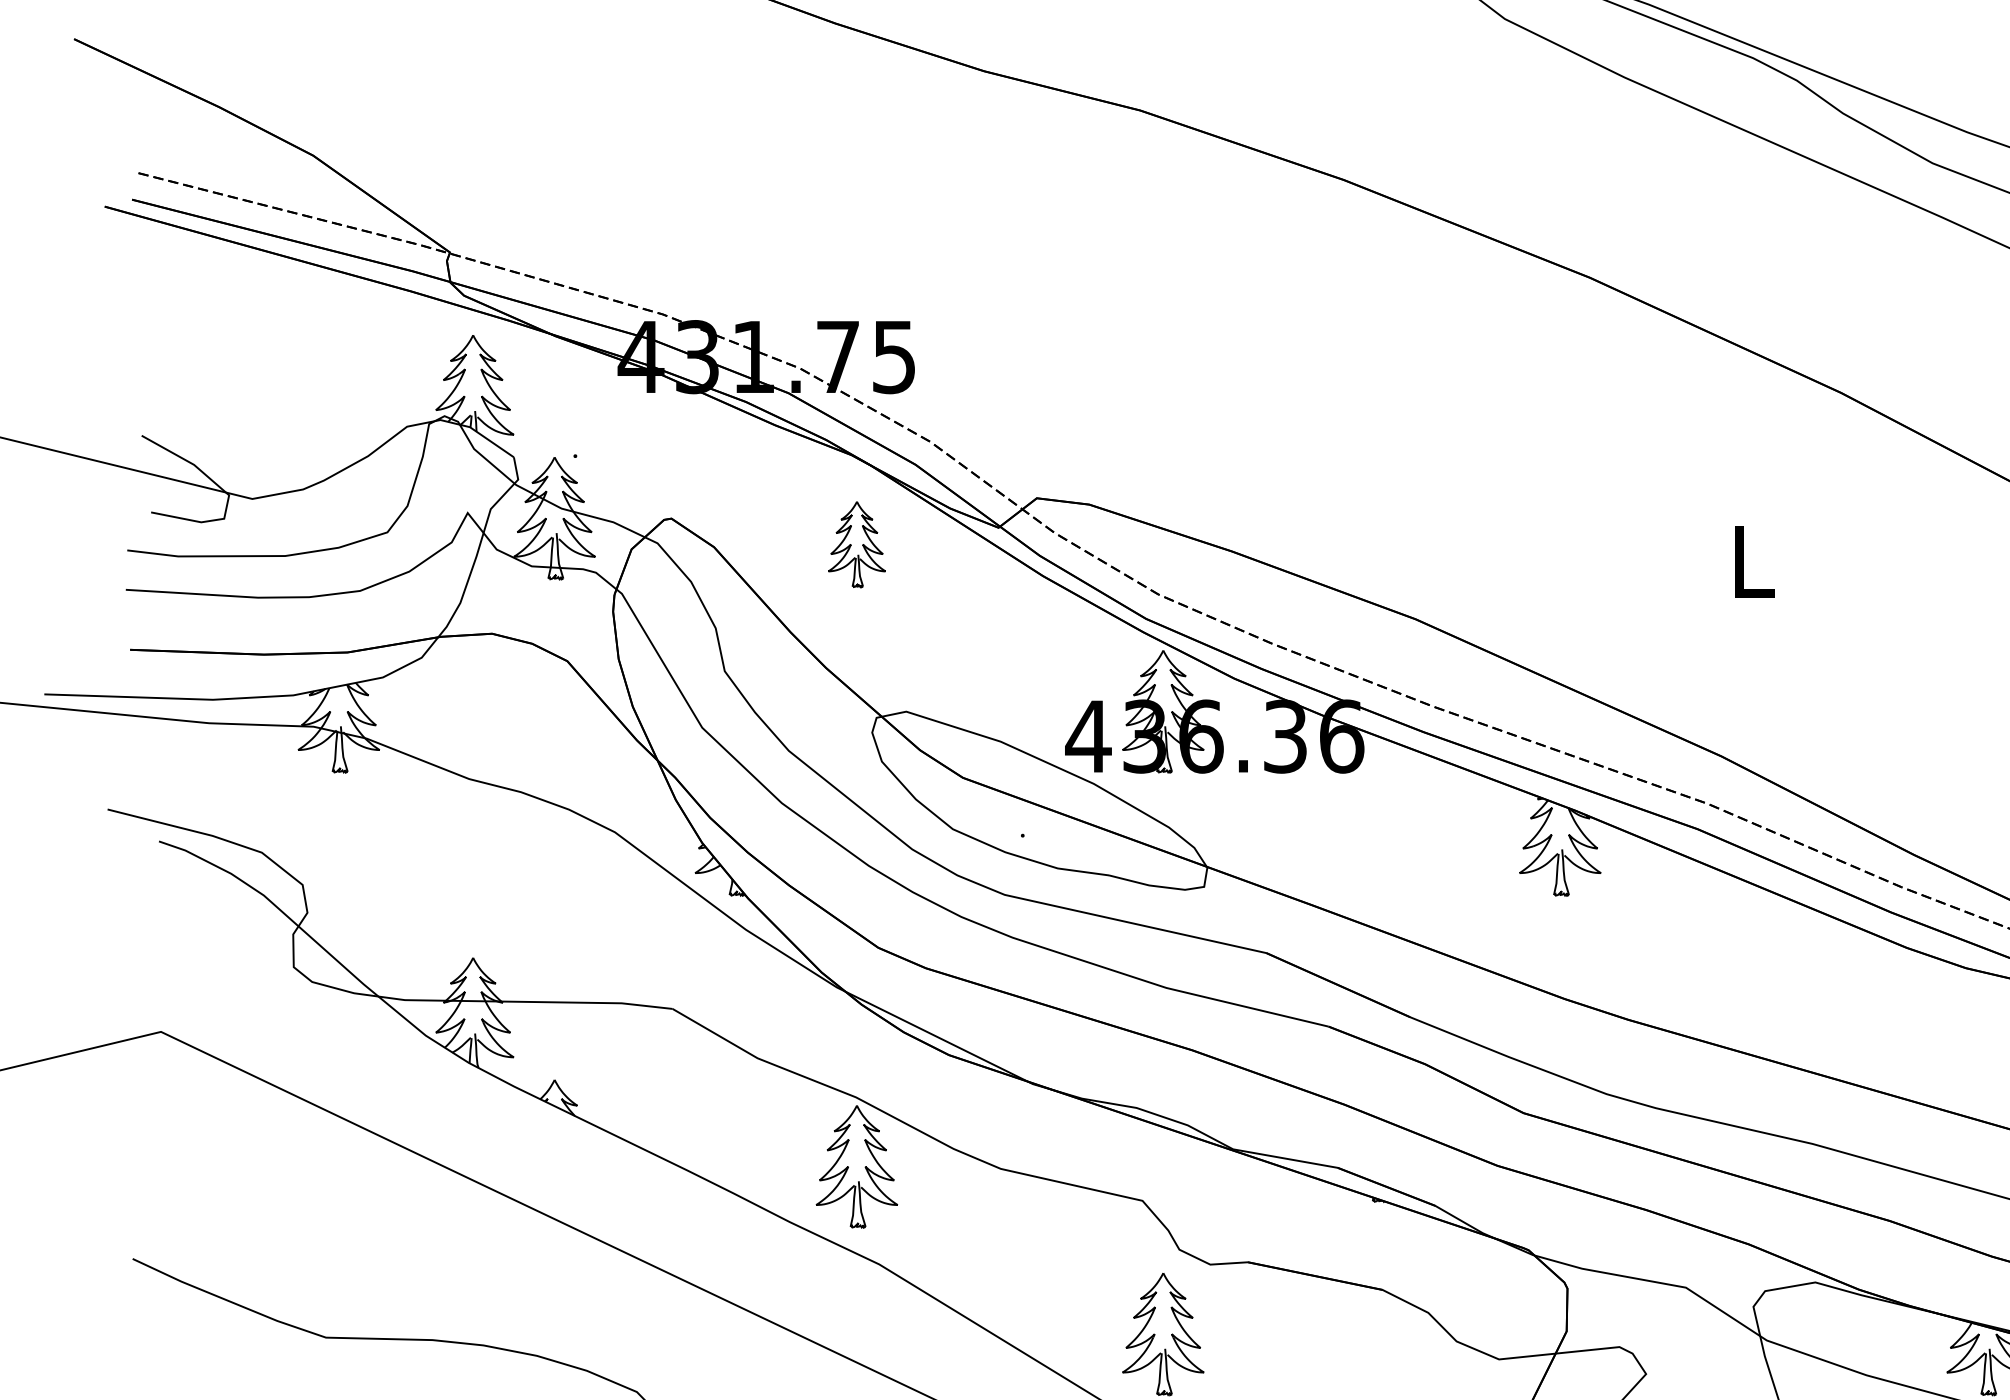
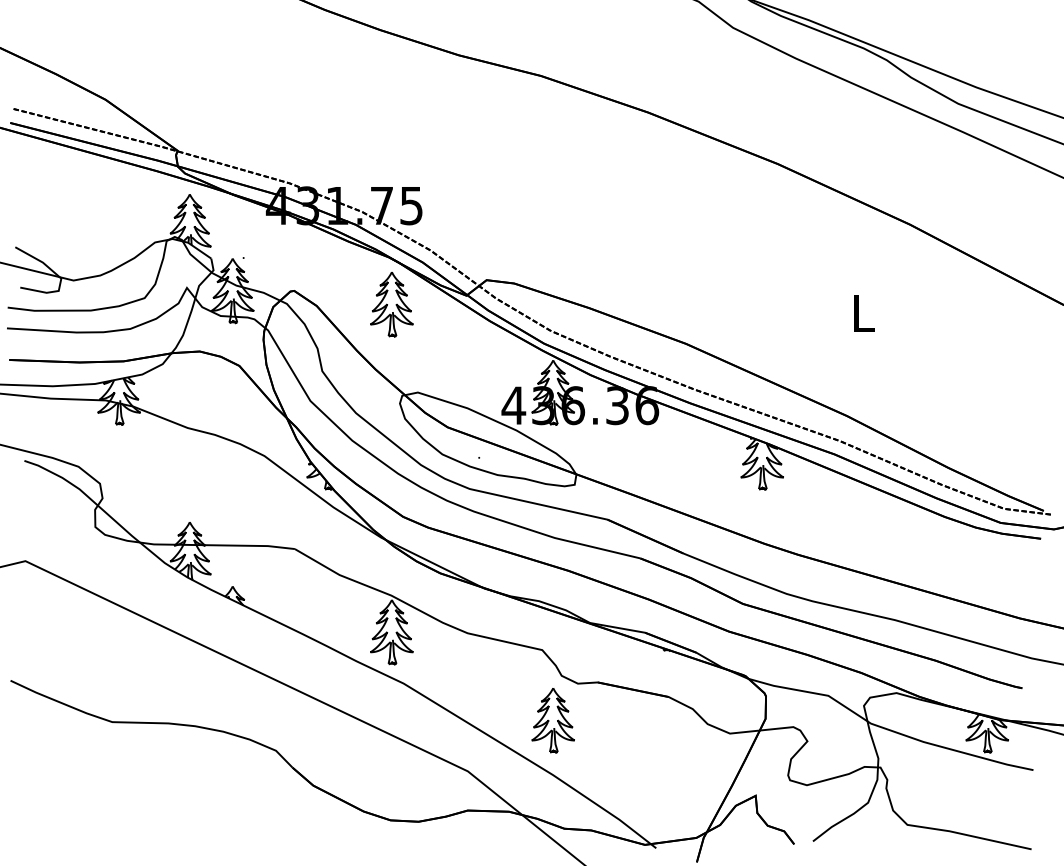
part: (856, 544) -> (391, 304), size x1.43

